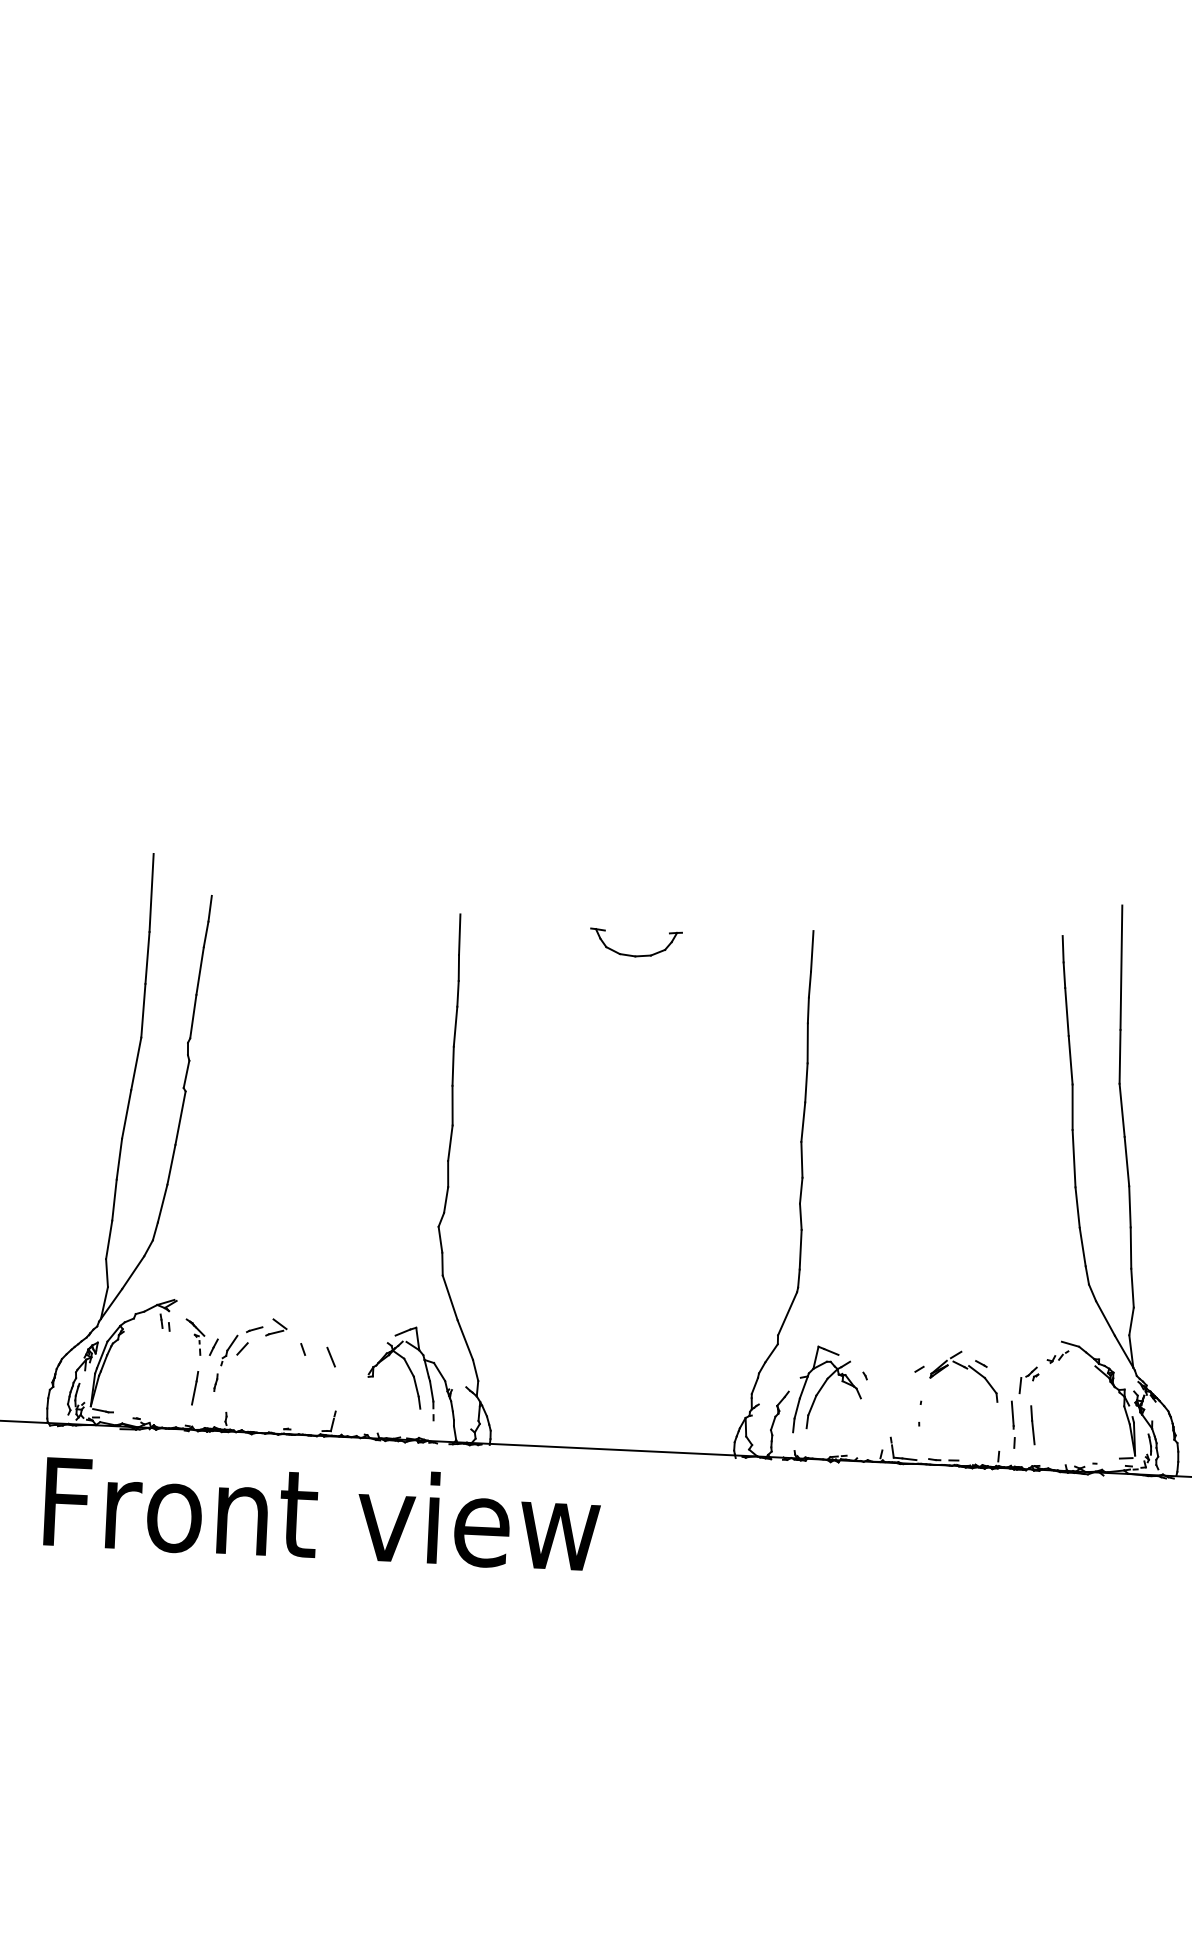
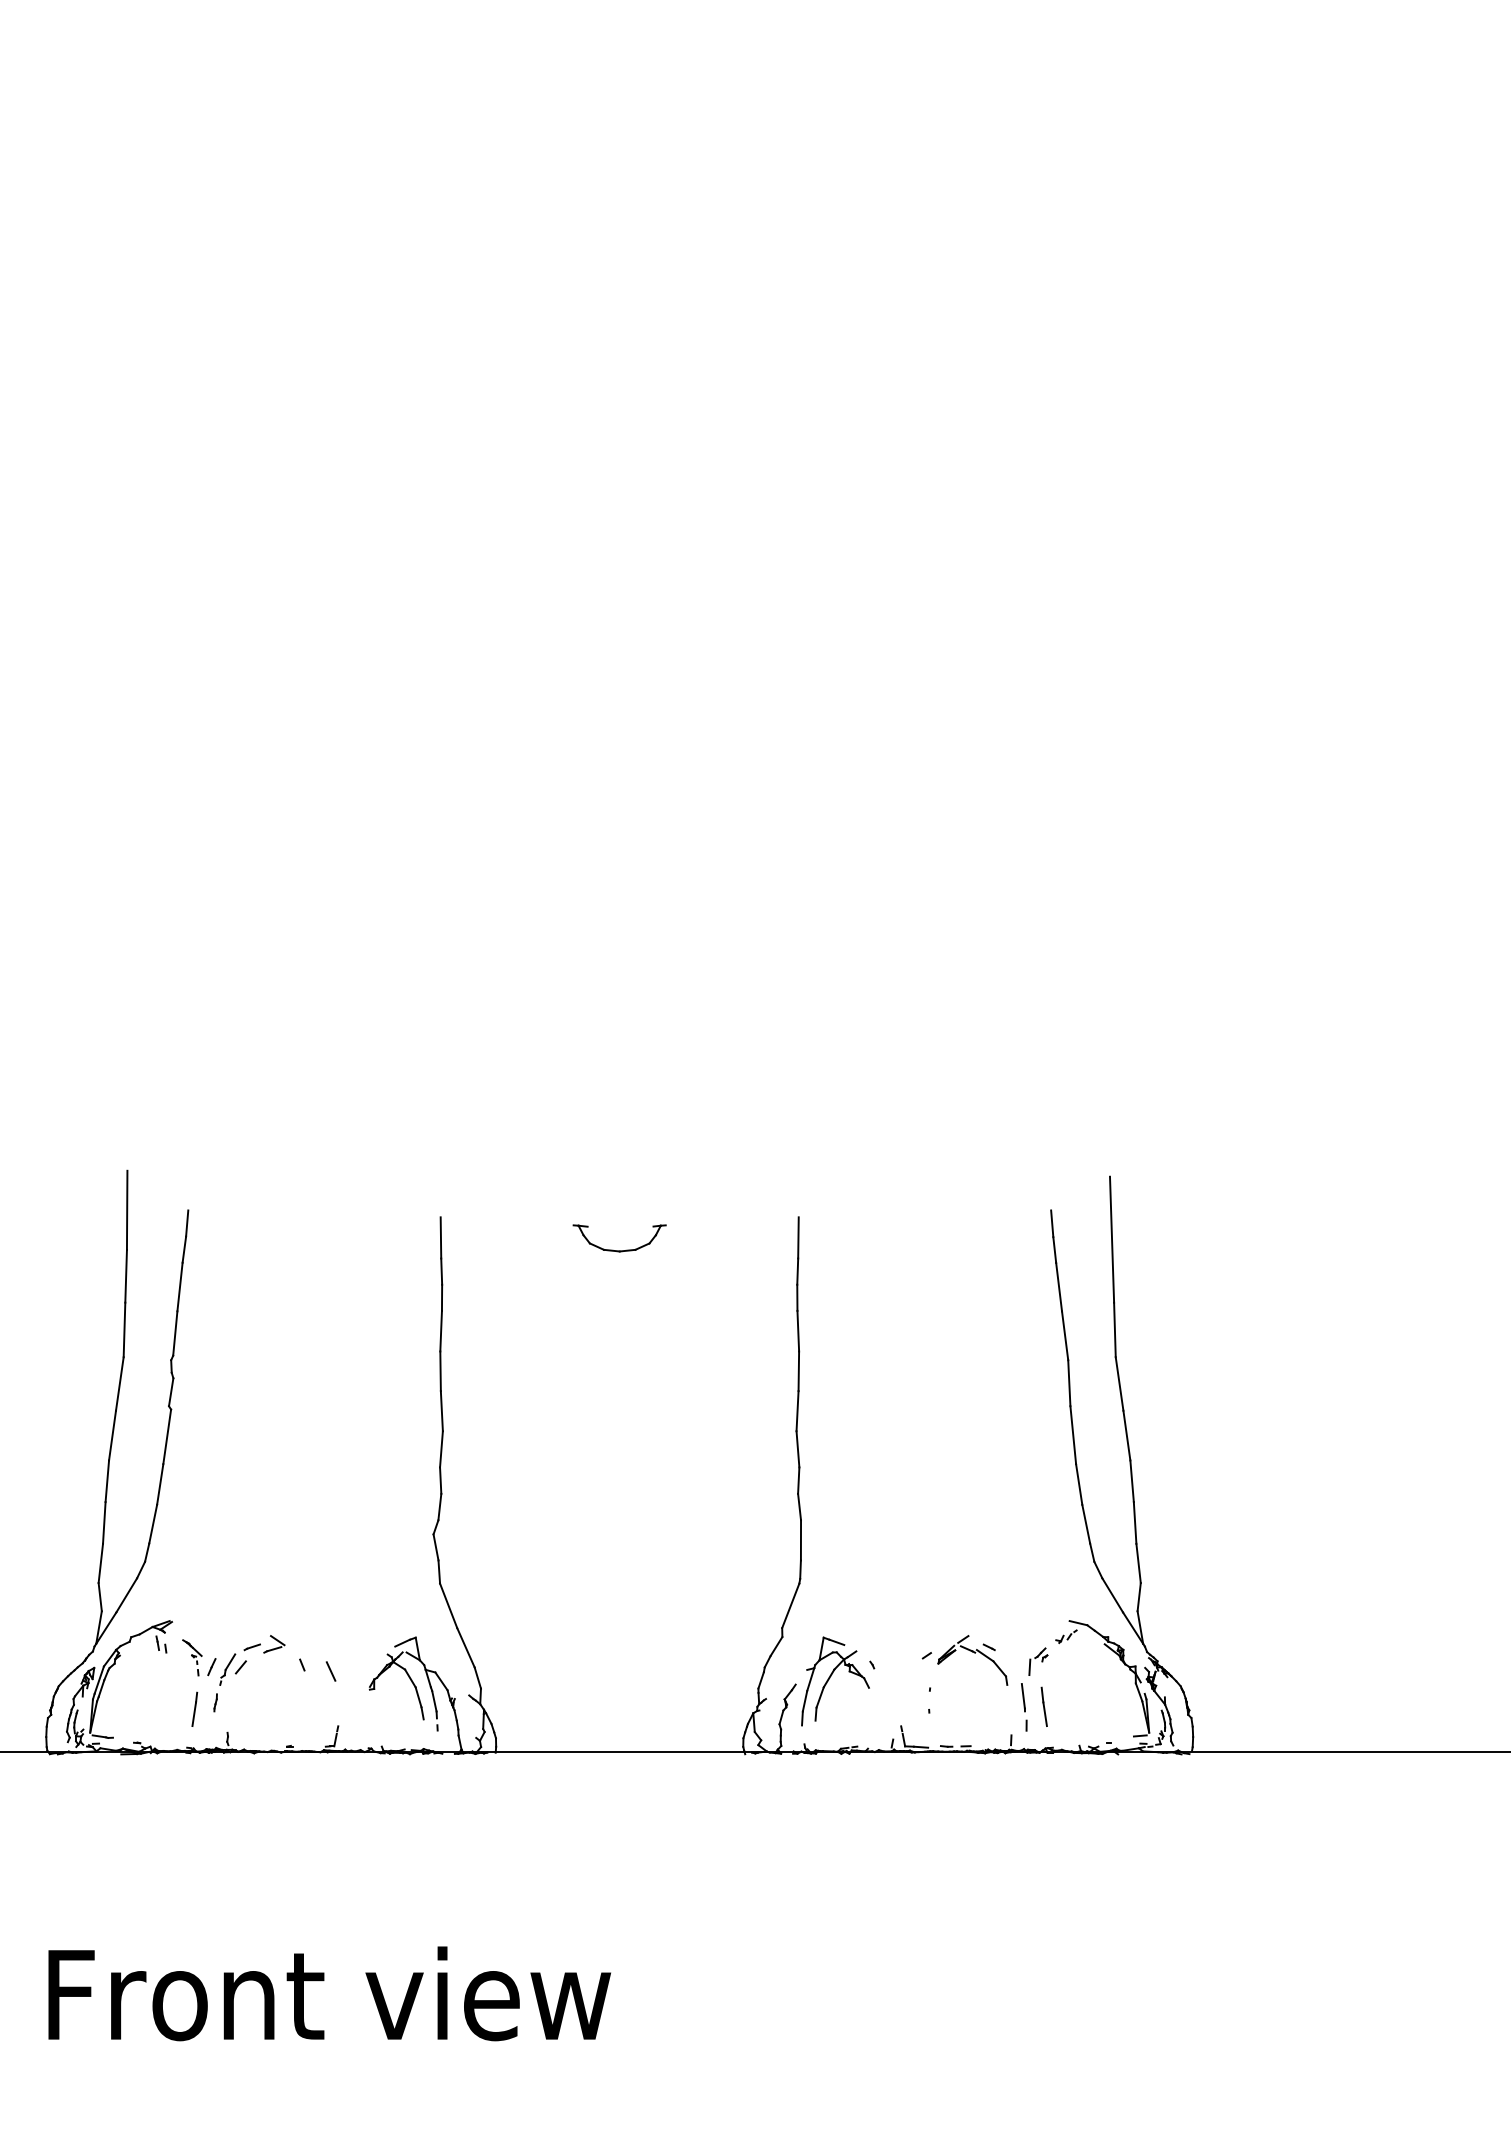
text: (322, 1512) -> (329, 1993), moved

